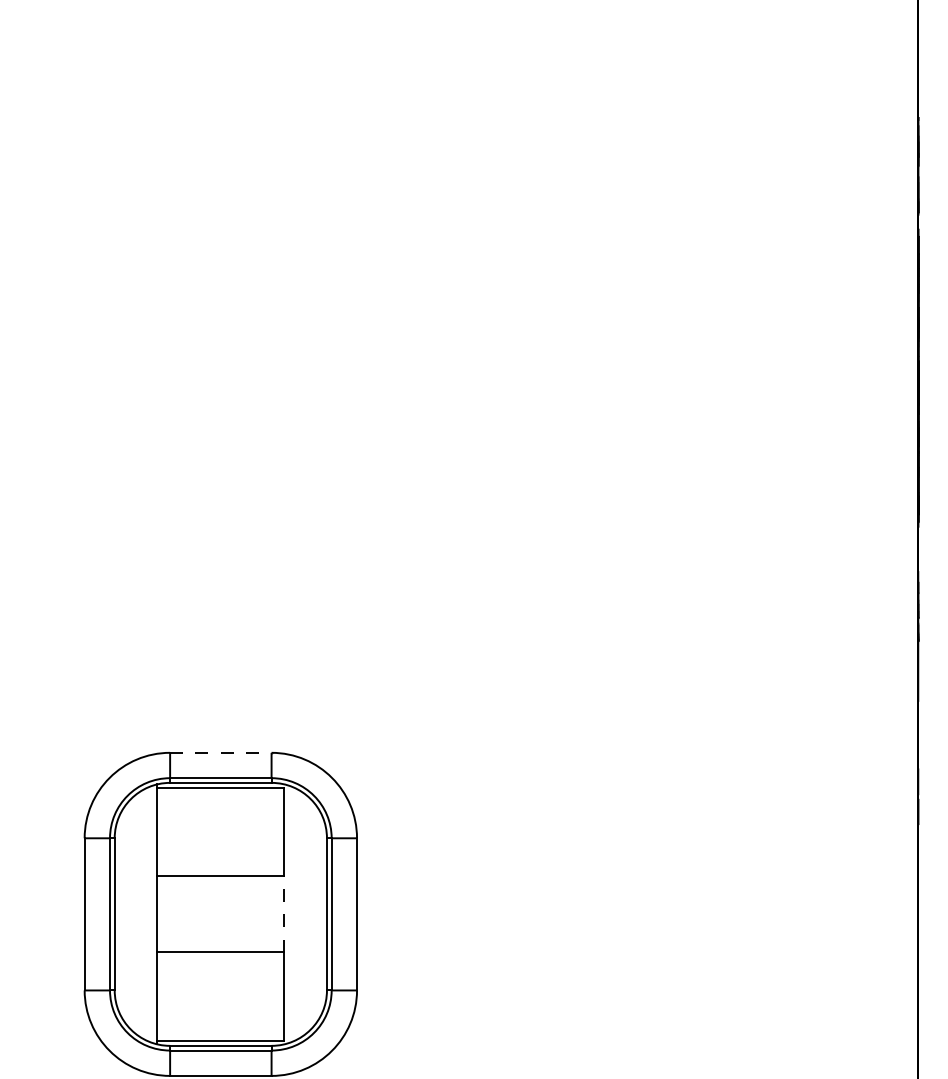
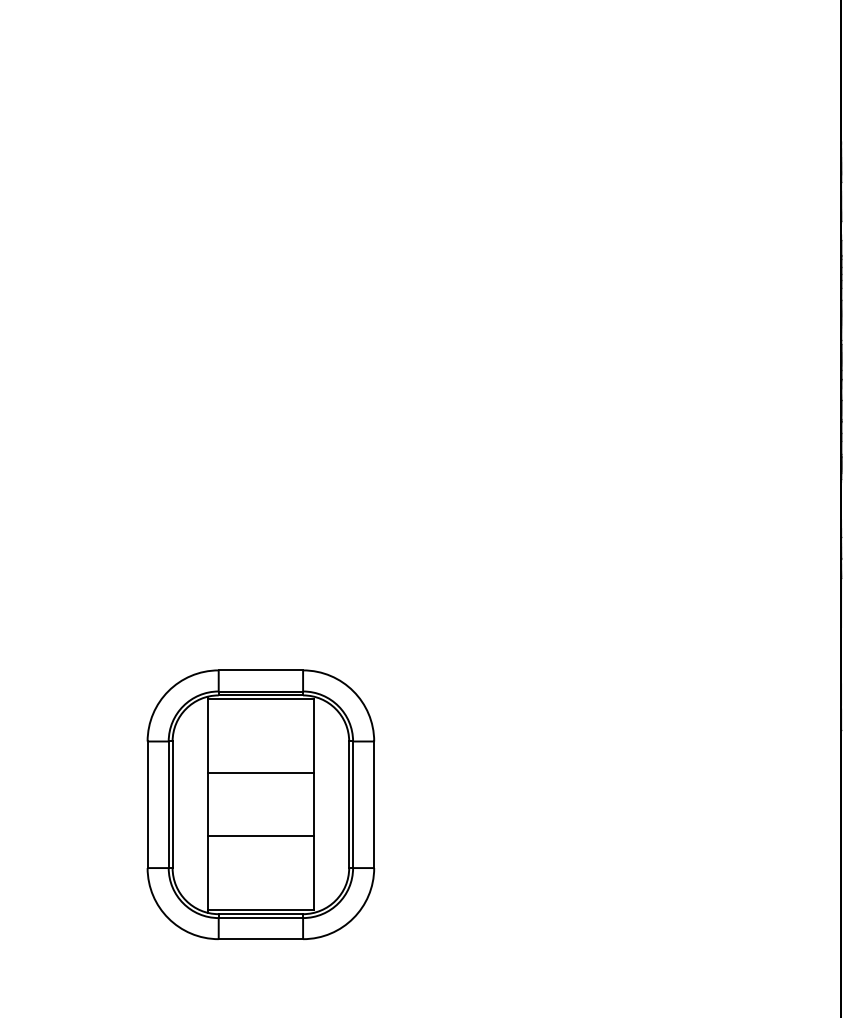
line: (221, 752) -> (261, 670), dashed -> solid
line: (284, 914) -> (313, 804), dashed -> solid

